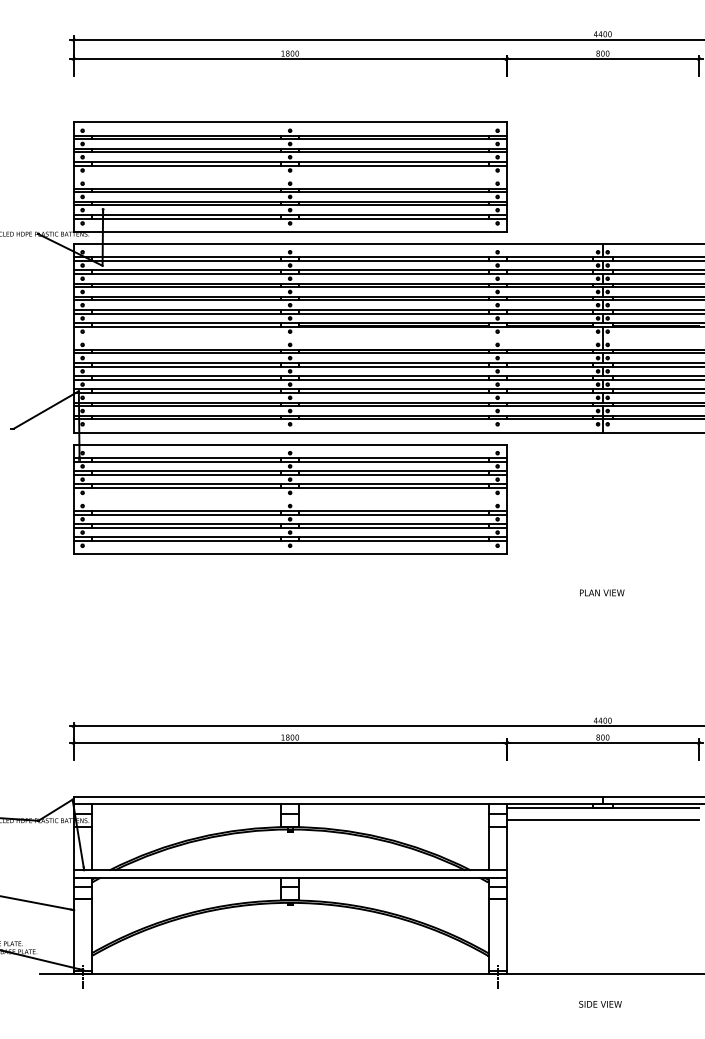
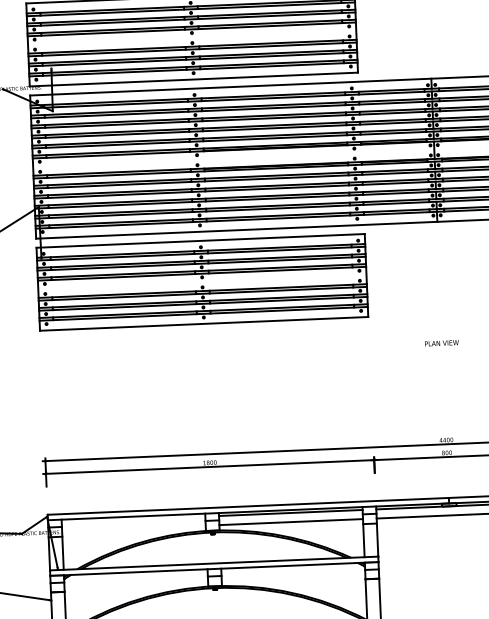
line: (393, 808) -> (290, 513), added
line: (393, 820) -> (290, 522), added

